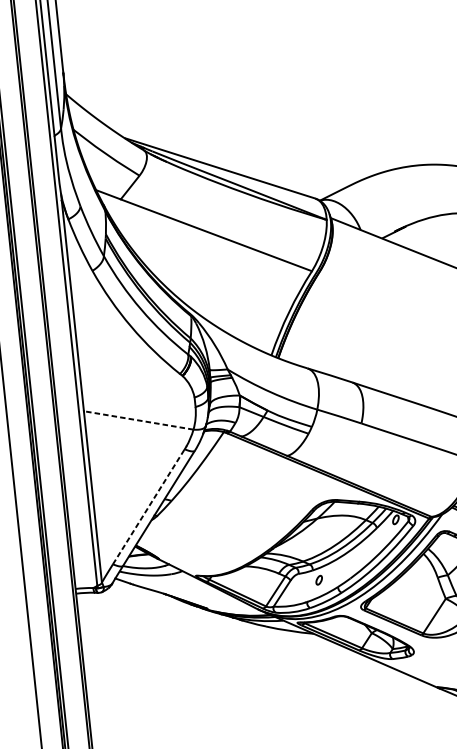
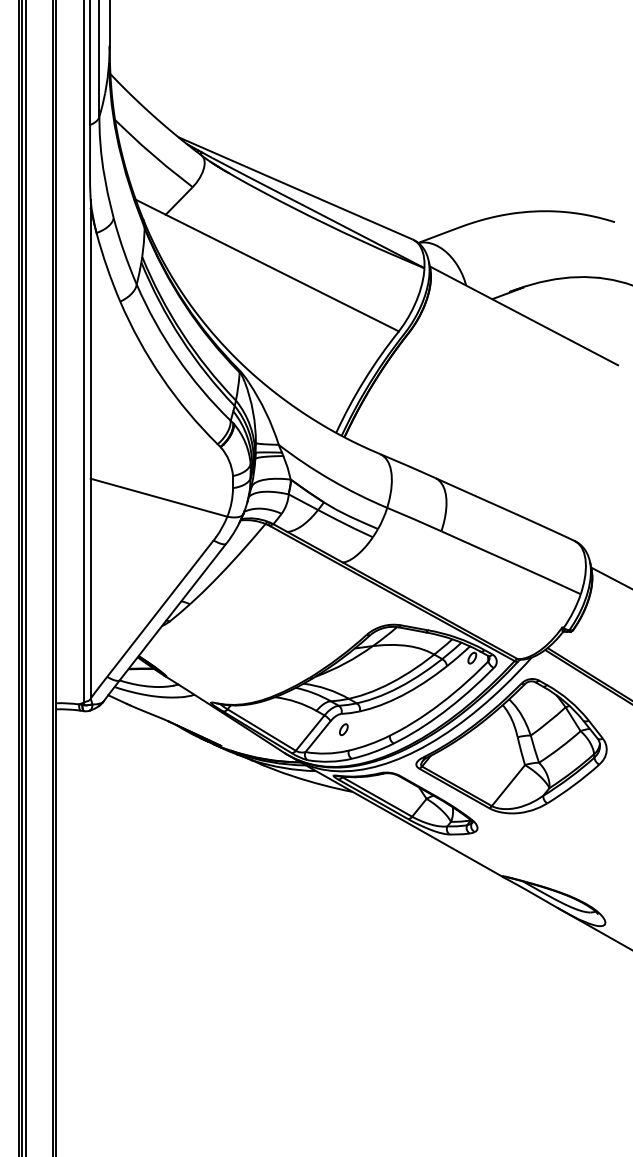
line: (139, 420) -> (159, 497), dashed -> solid
line: (148, 506) -> (160, 608), dashed -> solid
part: (318, 580) -> (343, 729), moved

